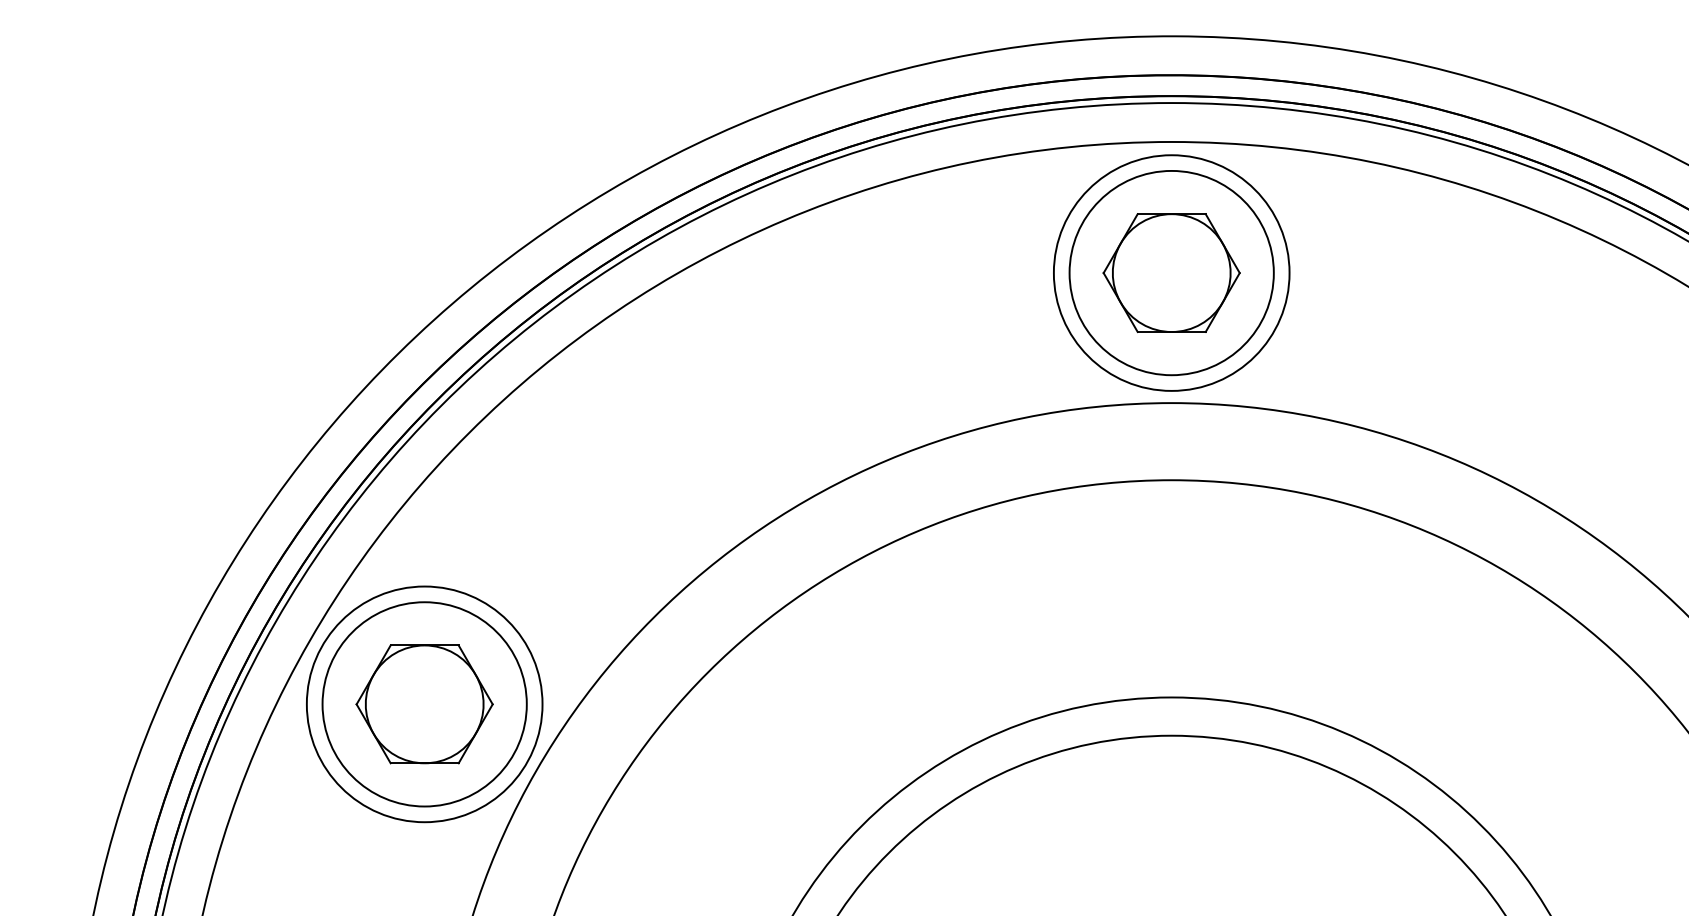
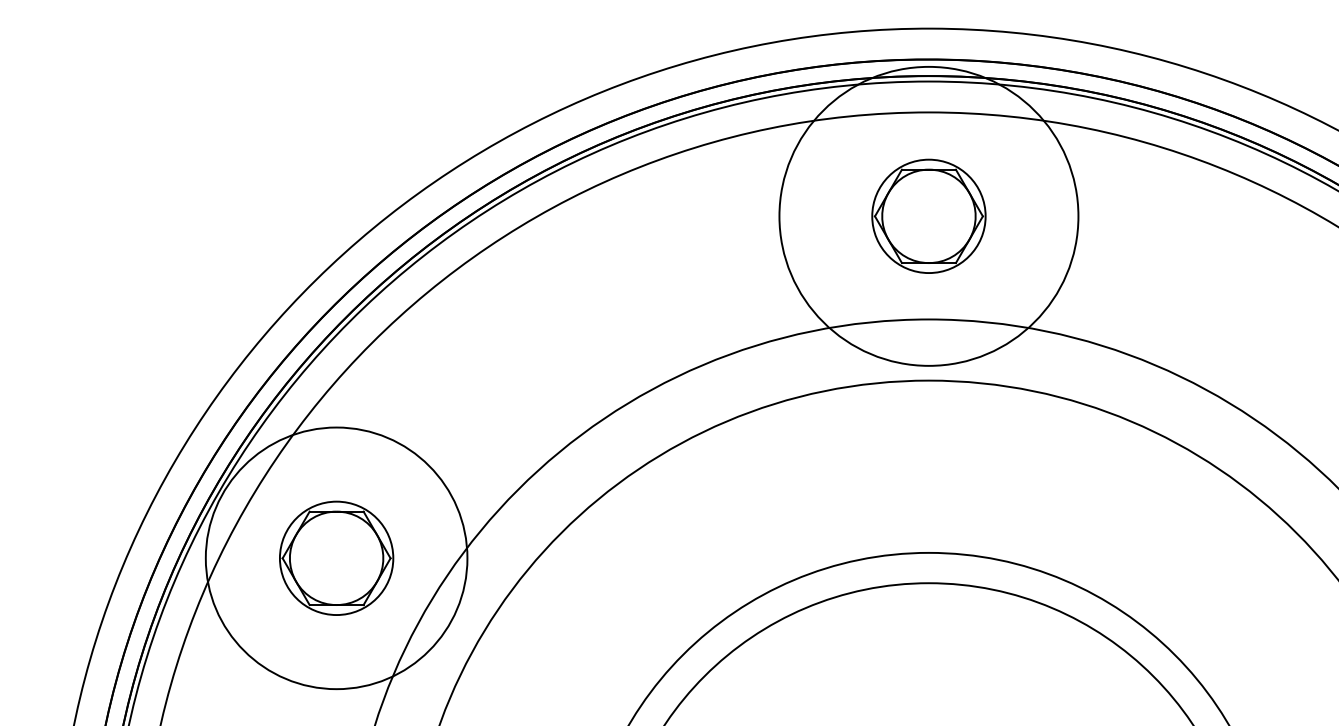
circle: (1171, 272) -> (928, 215), size x0.7
circle: (1171, 272) -> (928, 215), size x1.6
circle: (424, 704) -> (336, 558), size x0.7
circle: (424, 704) -> (336, 558), size x1.4

